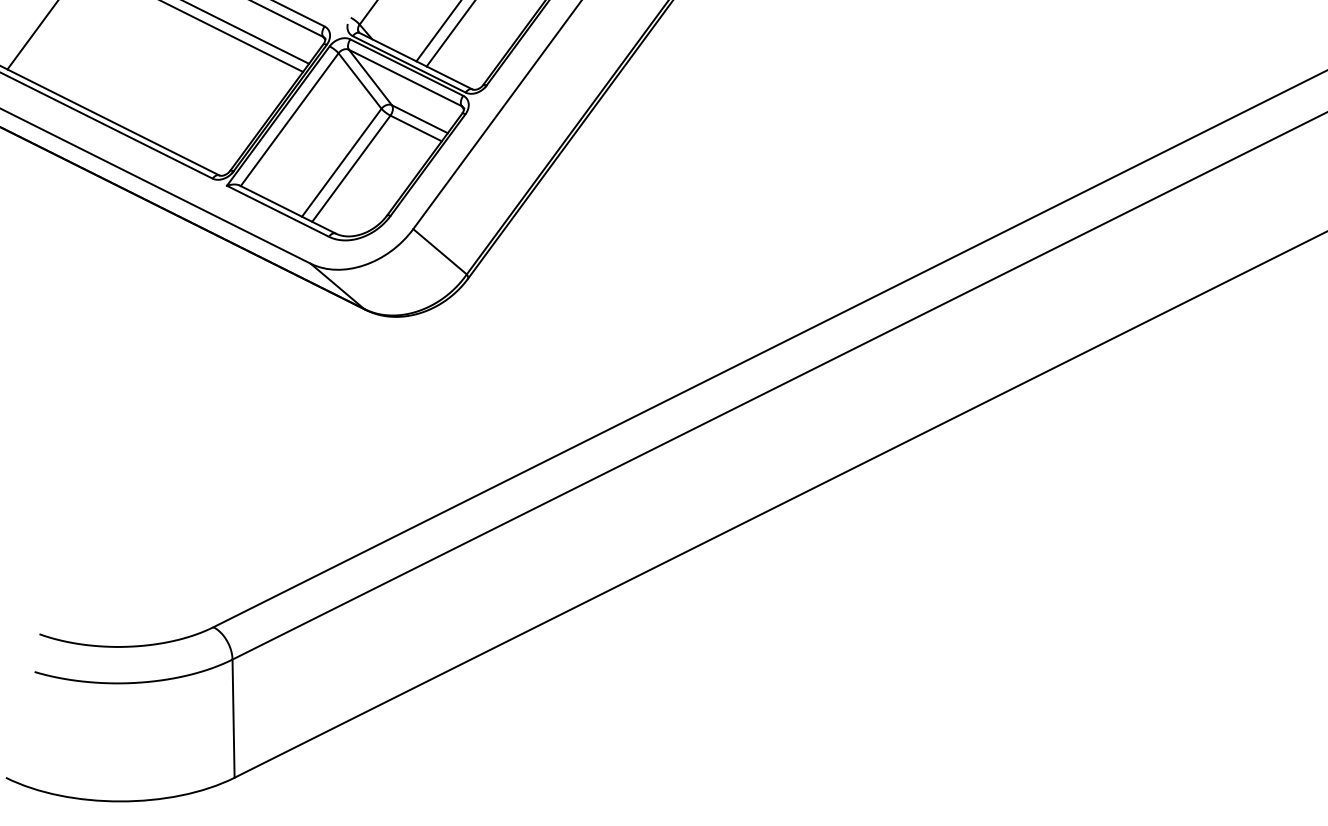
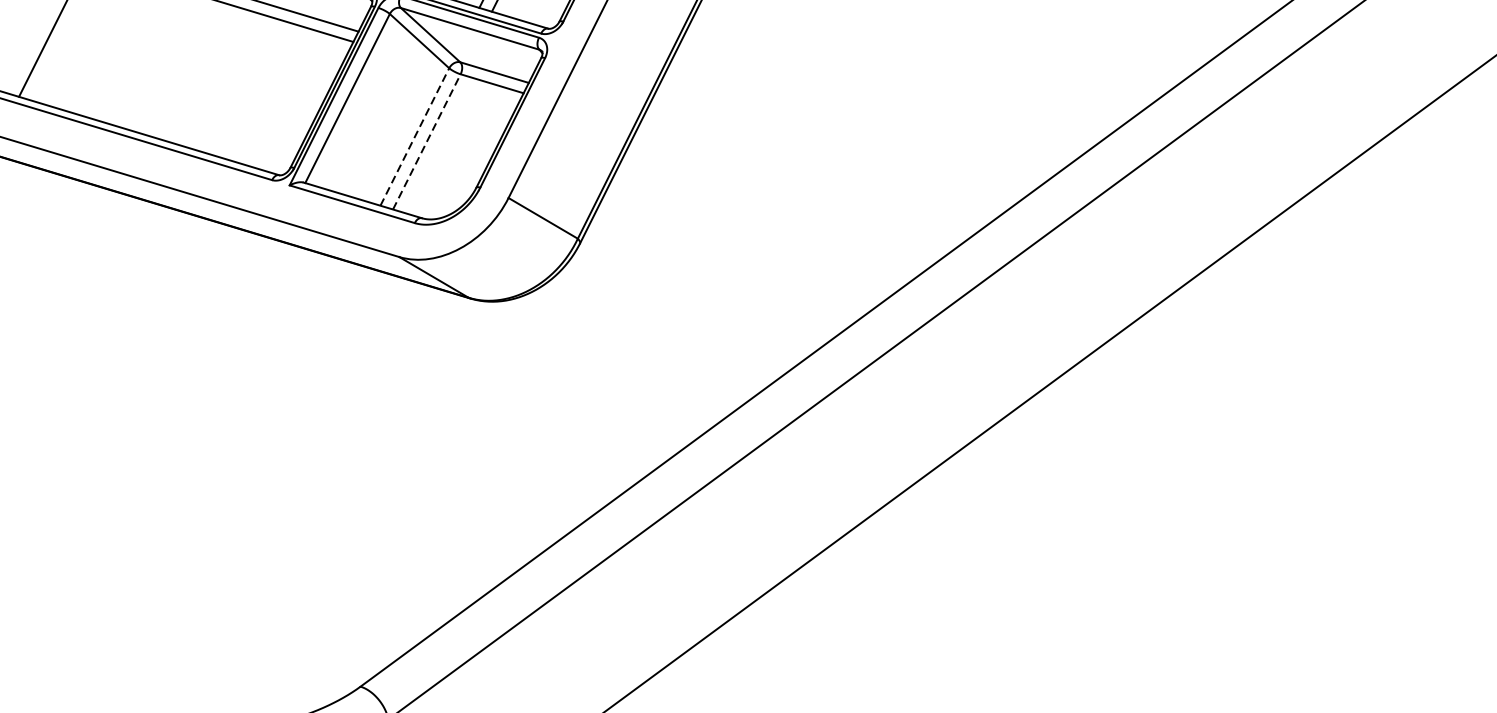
line: (342, 162) -> (415, 136), solid -> dashed
line: (351, 168) -> (426, 141), solid -> dashed

